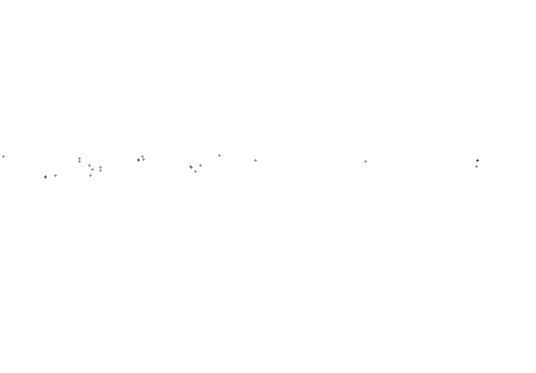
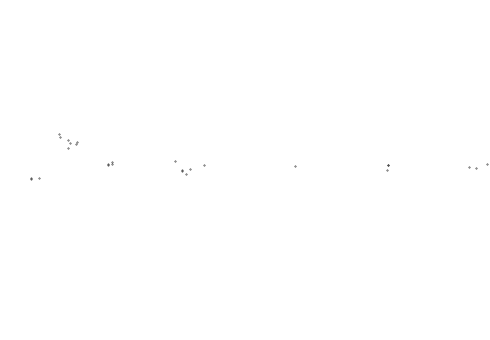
part: (90, 166) -> (68, 141), moved
part: (195, 167) -> (186, 171), moved

